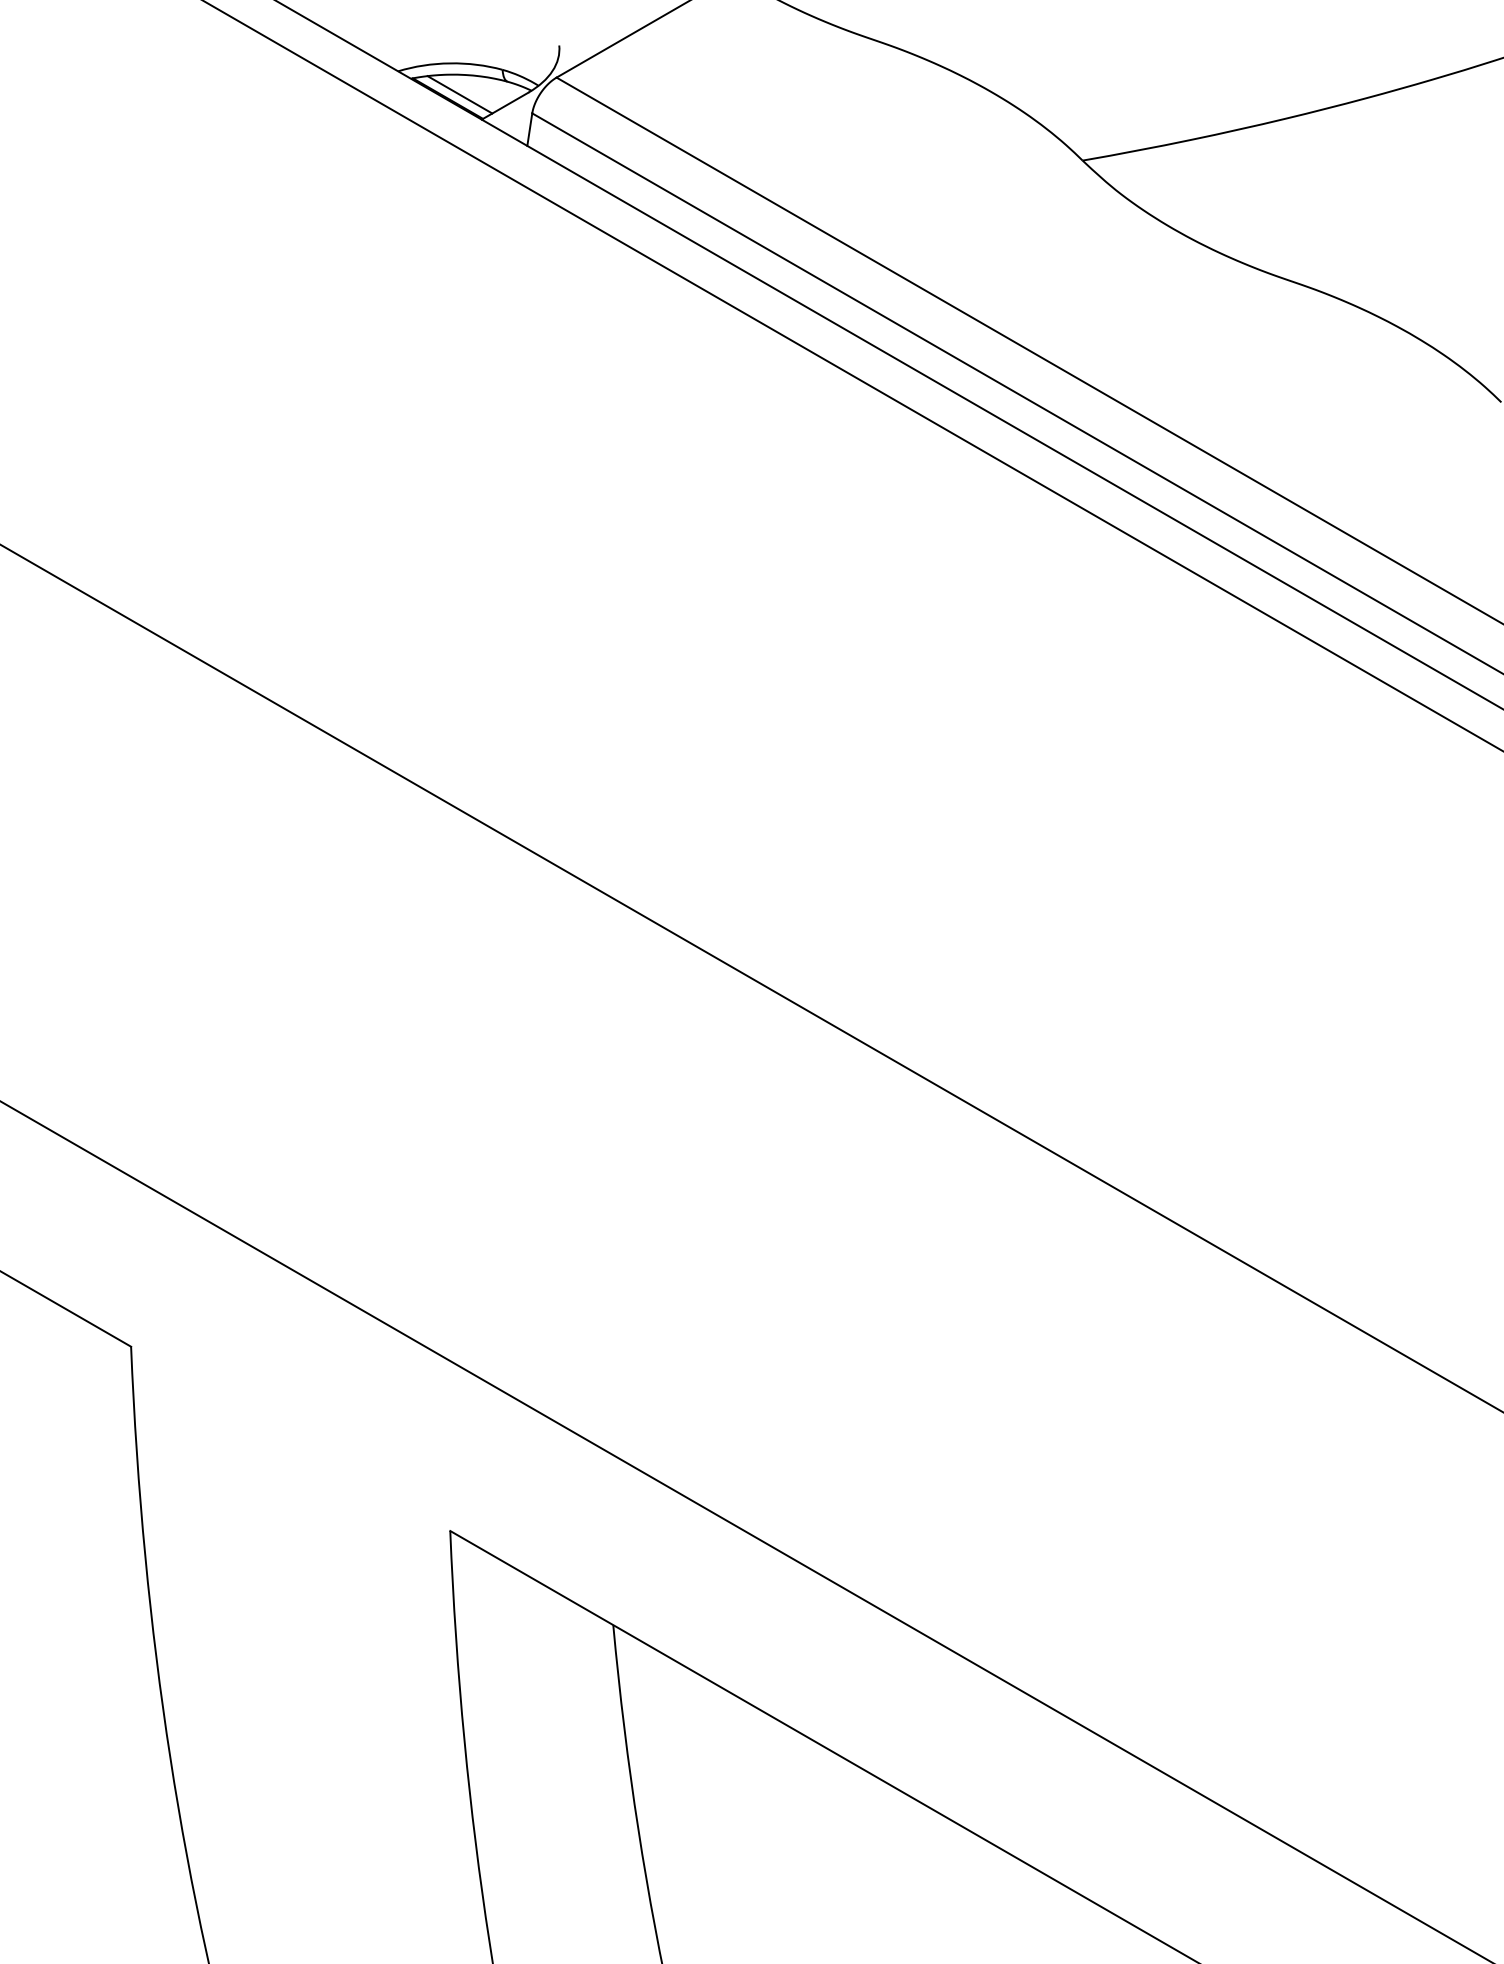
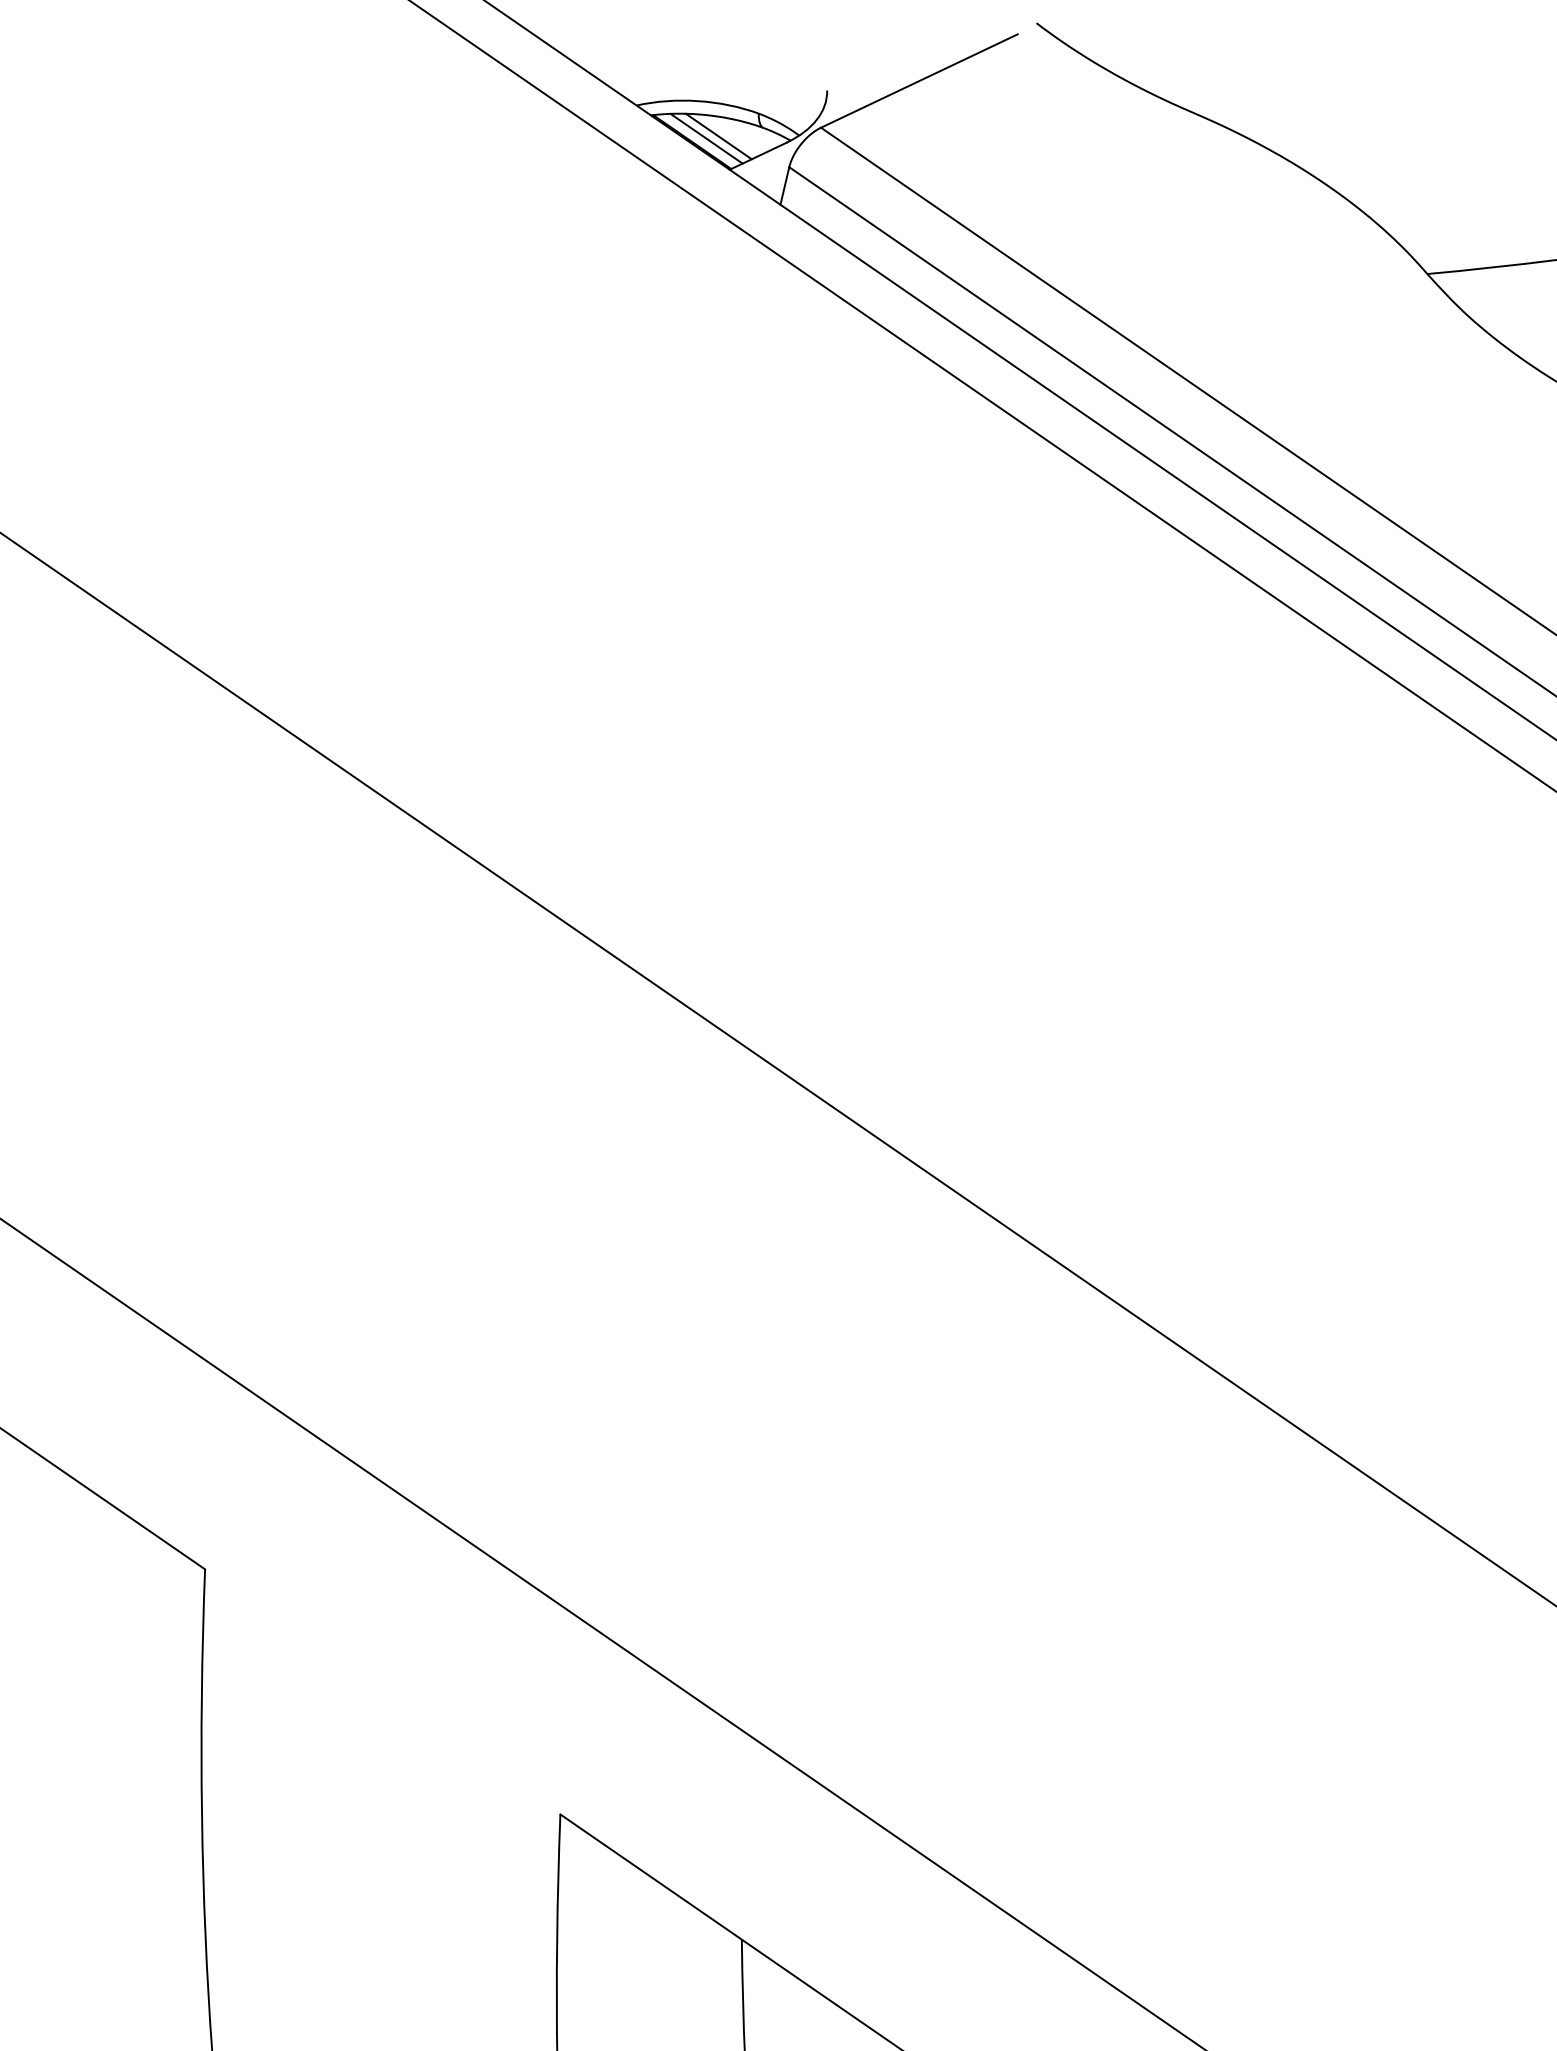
line: (469, 92) -> (717, 136), added

